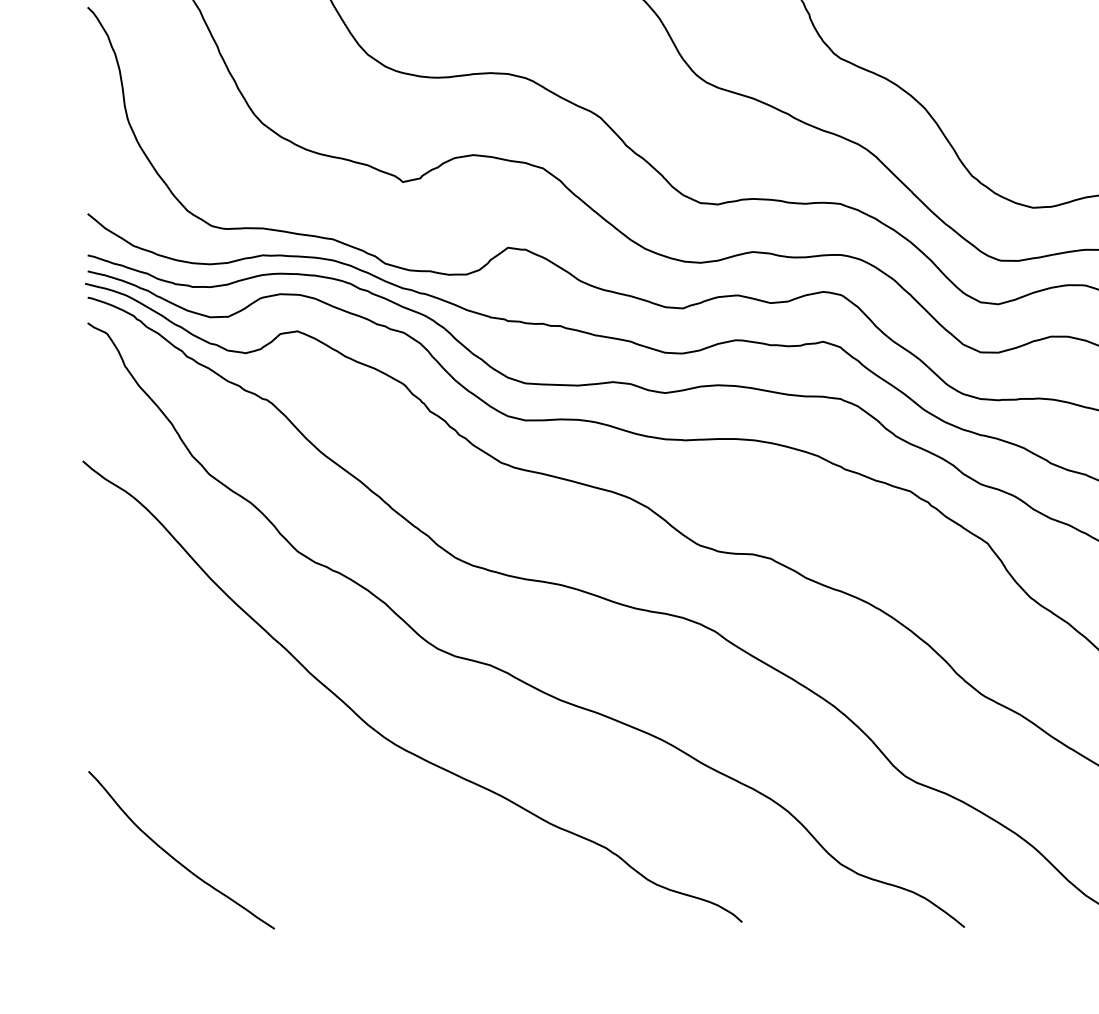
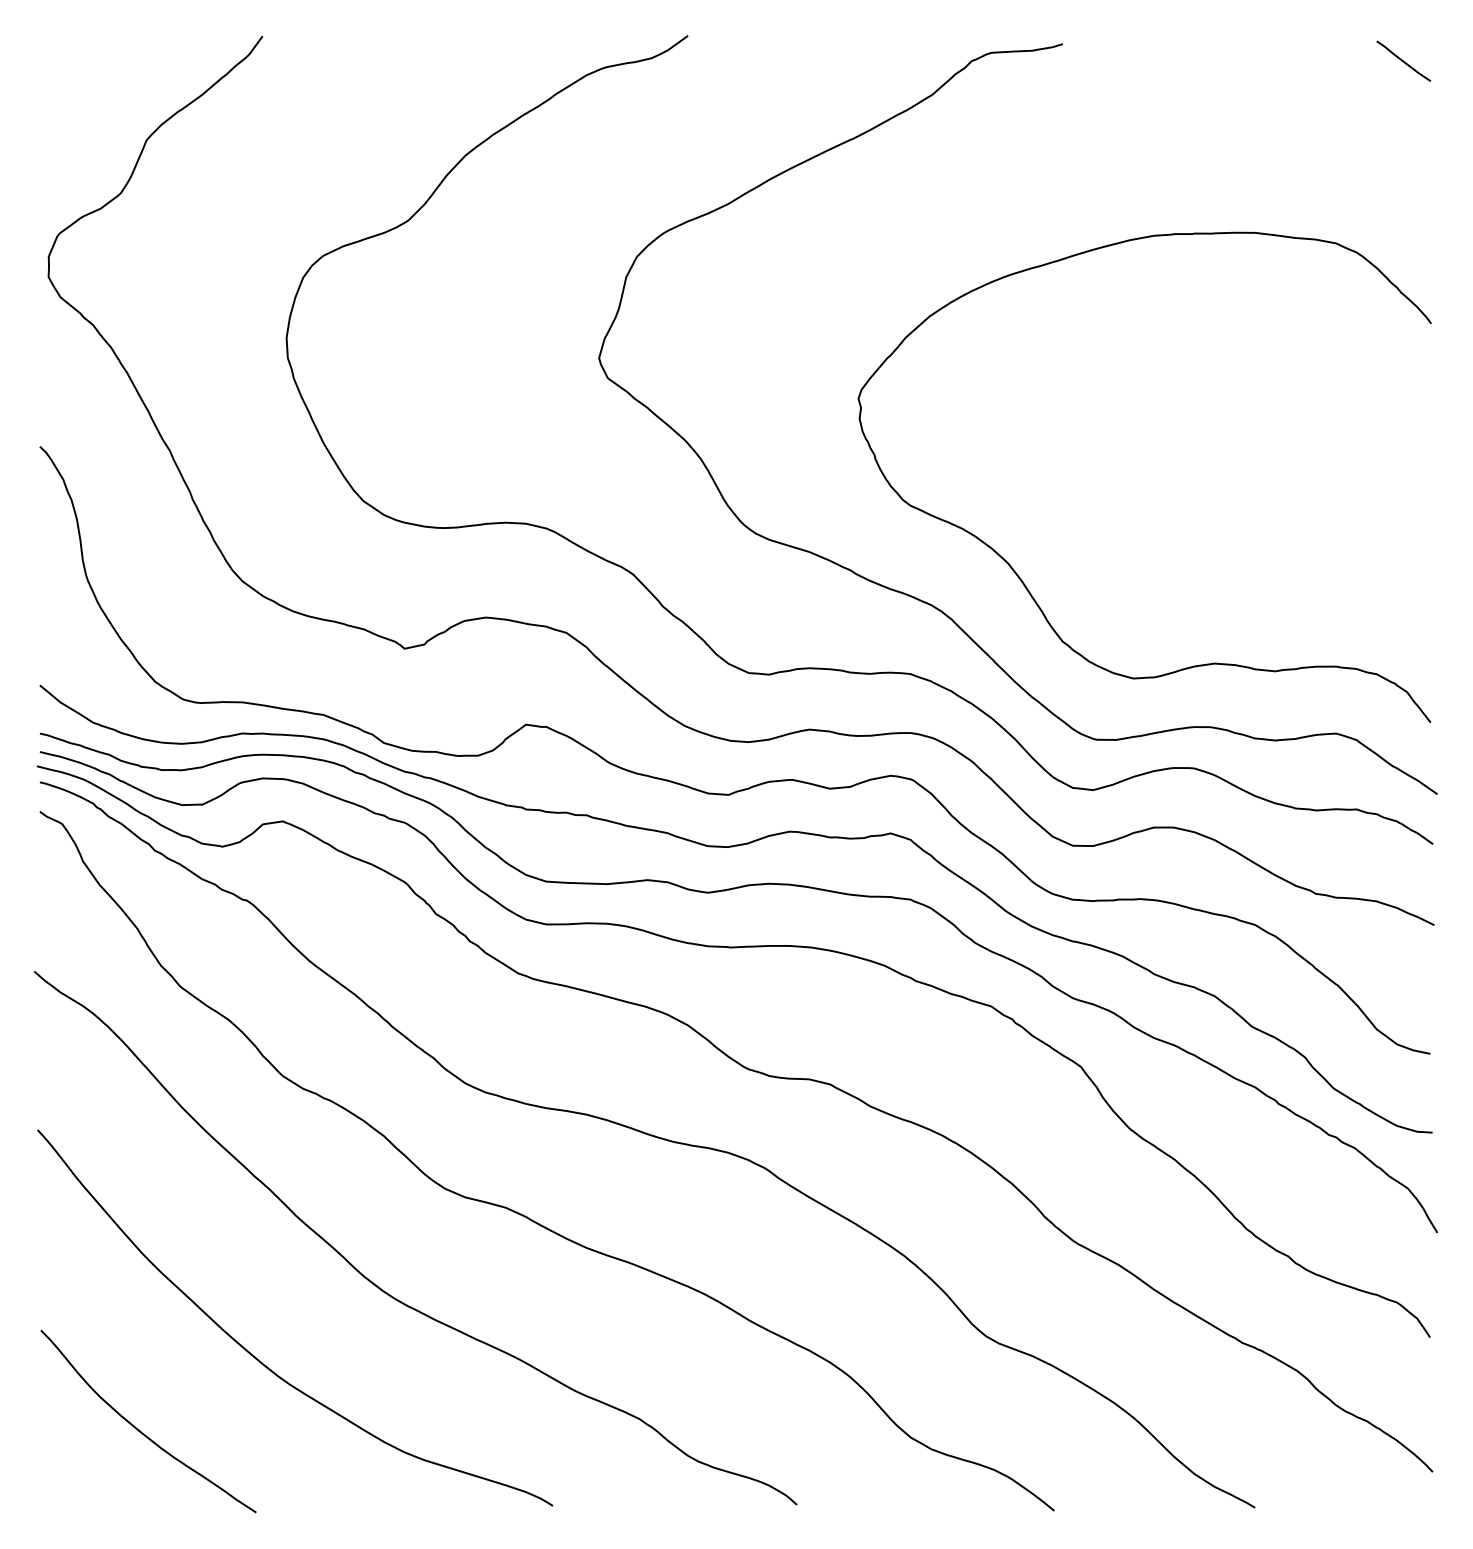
curve: (278, 797) -> (260, 1360), added

